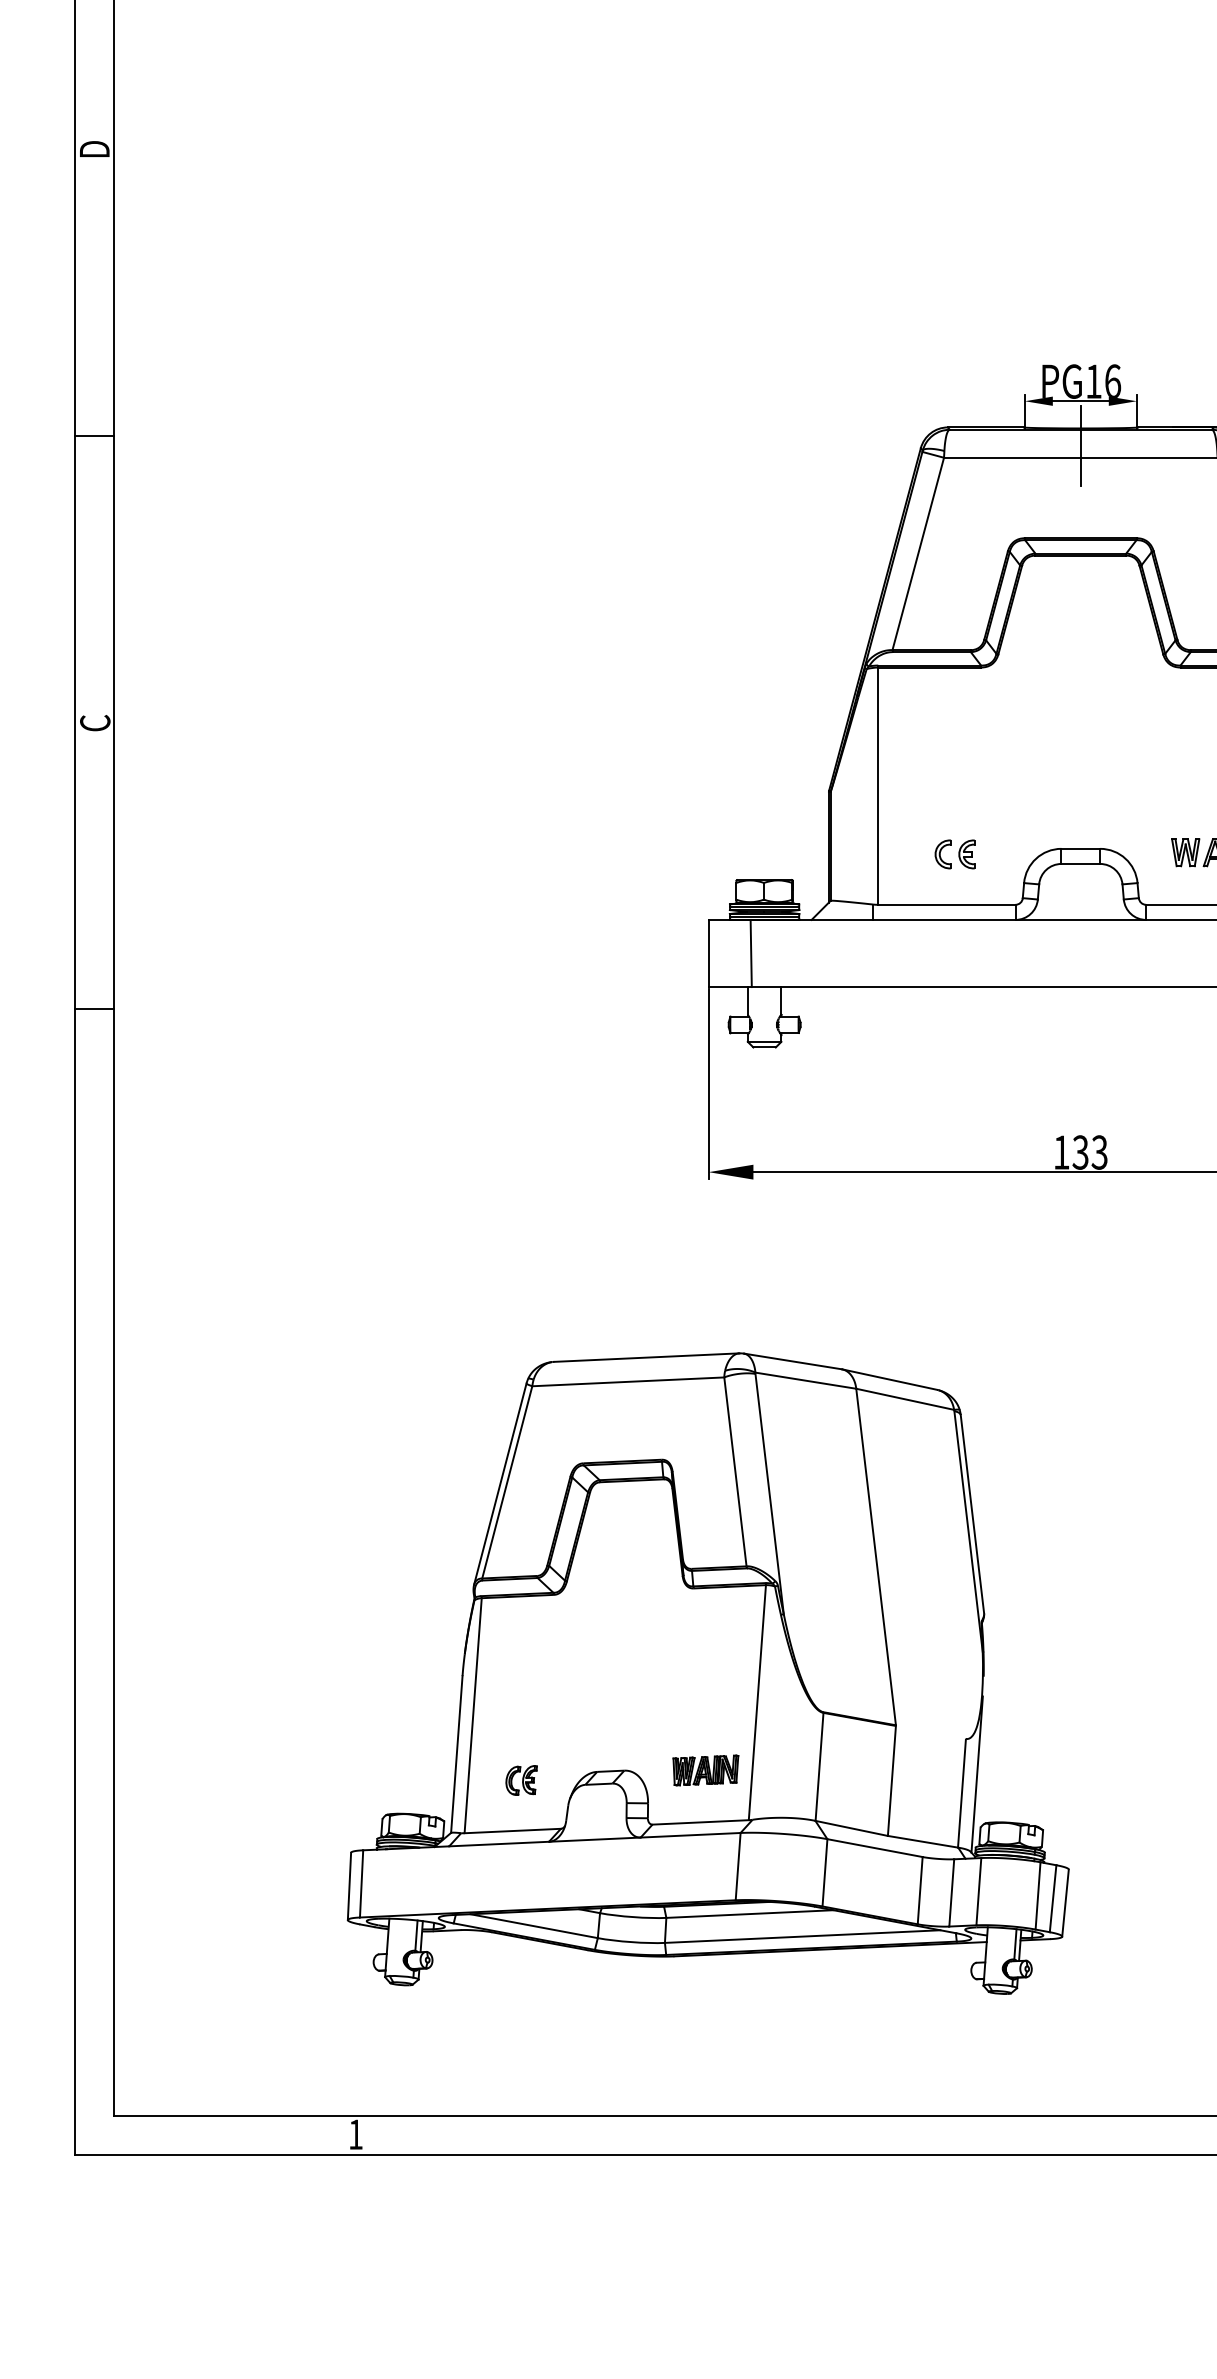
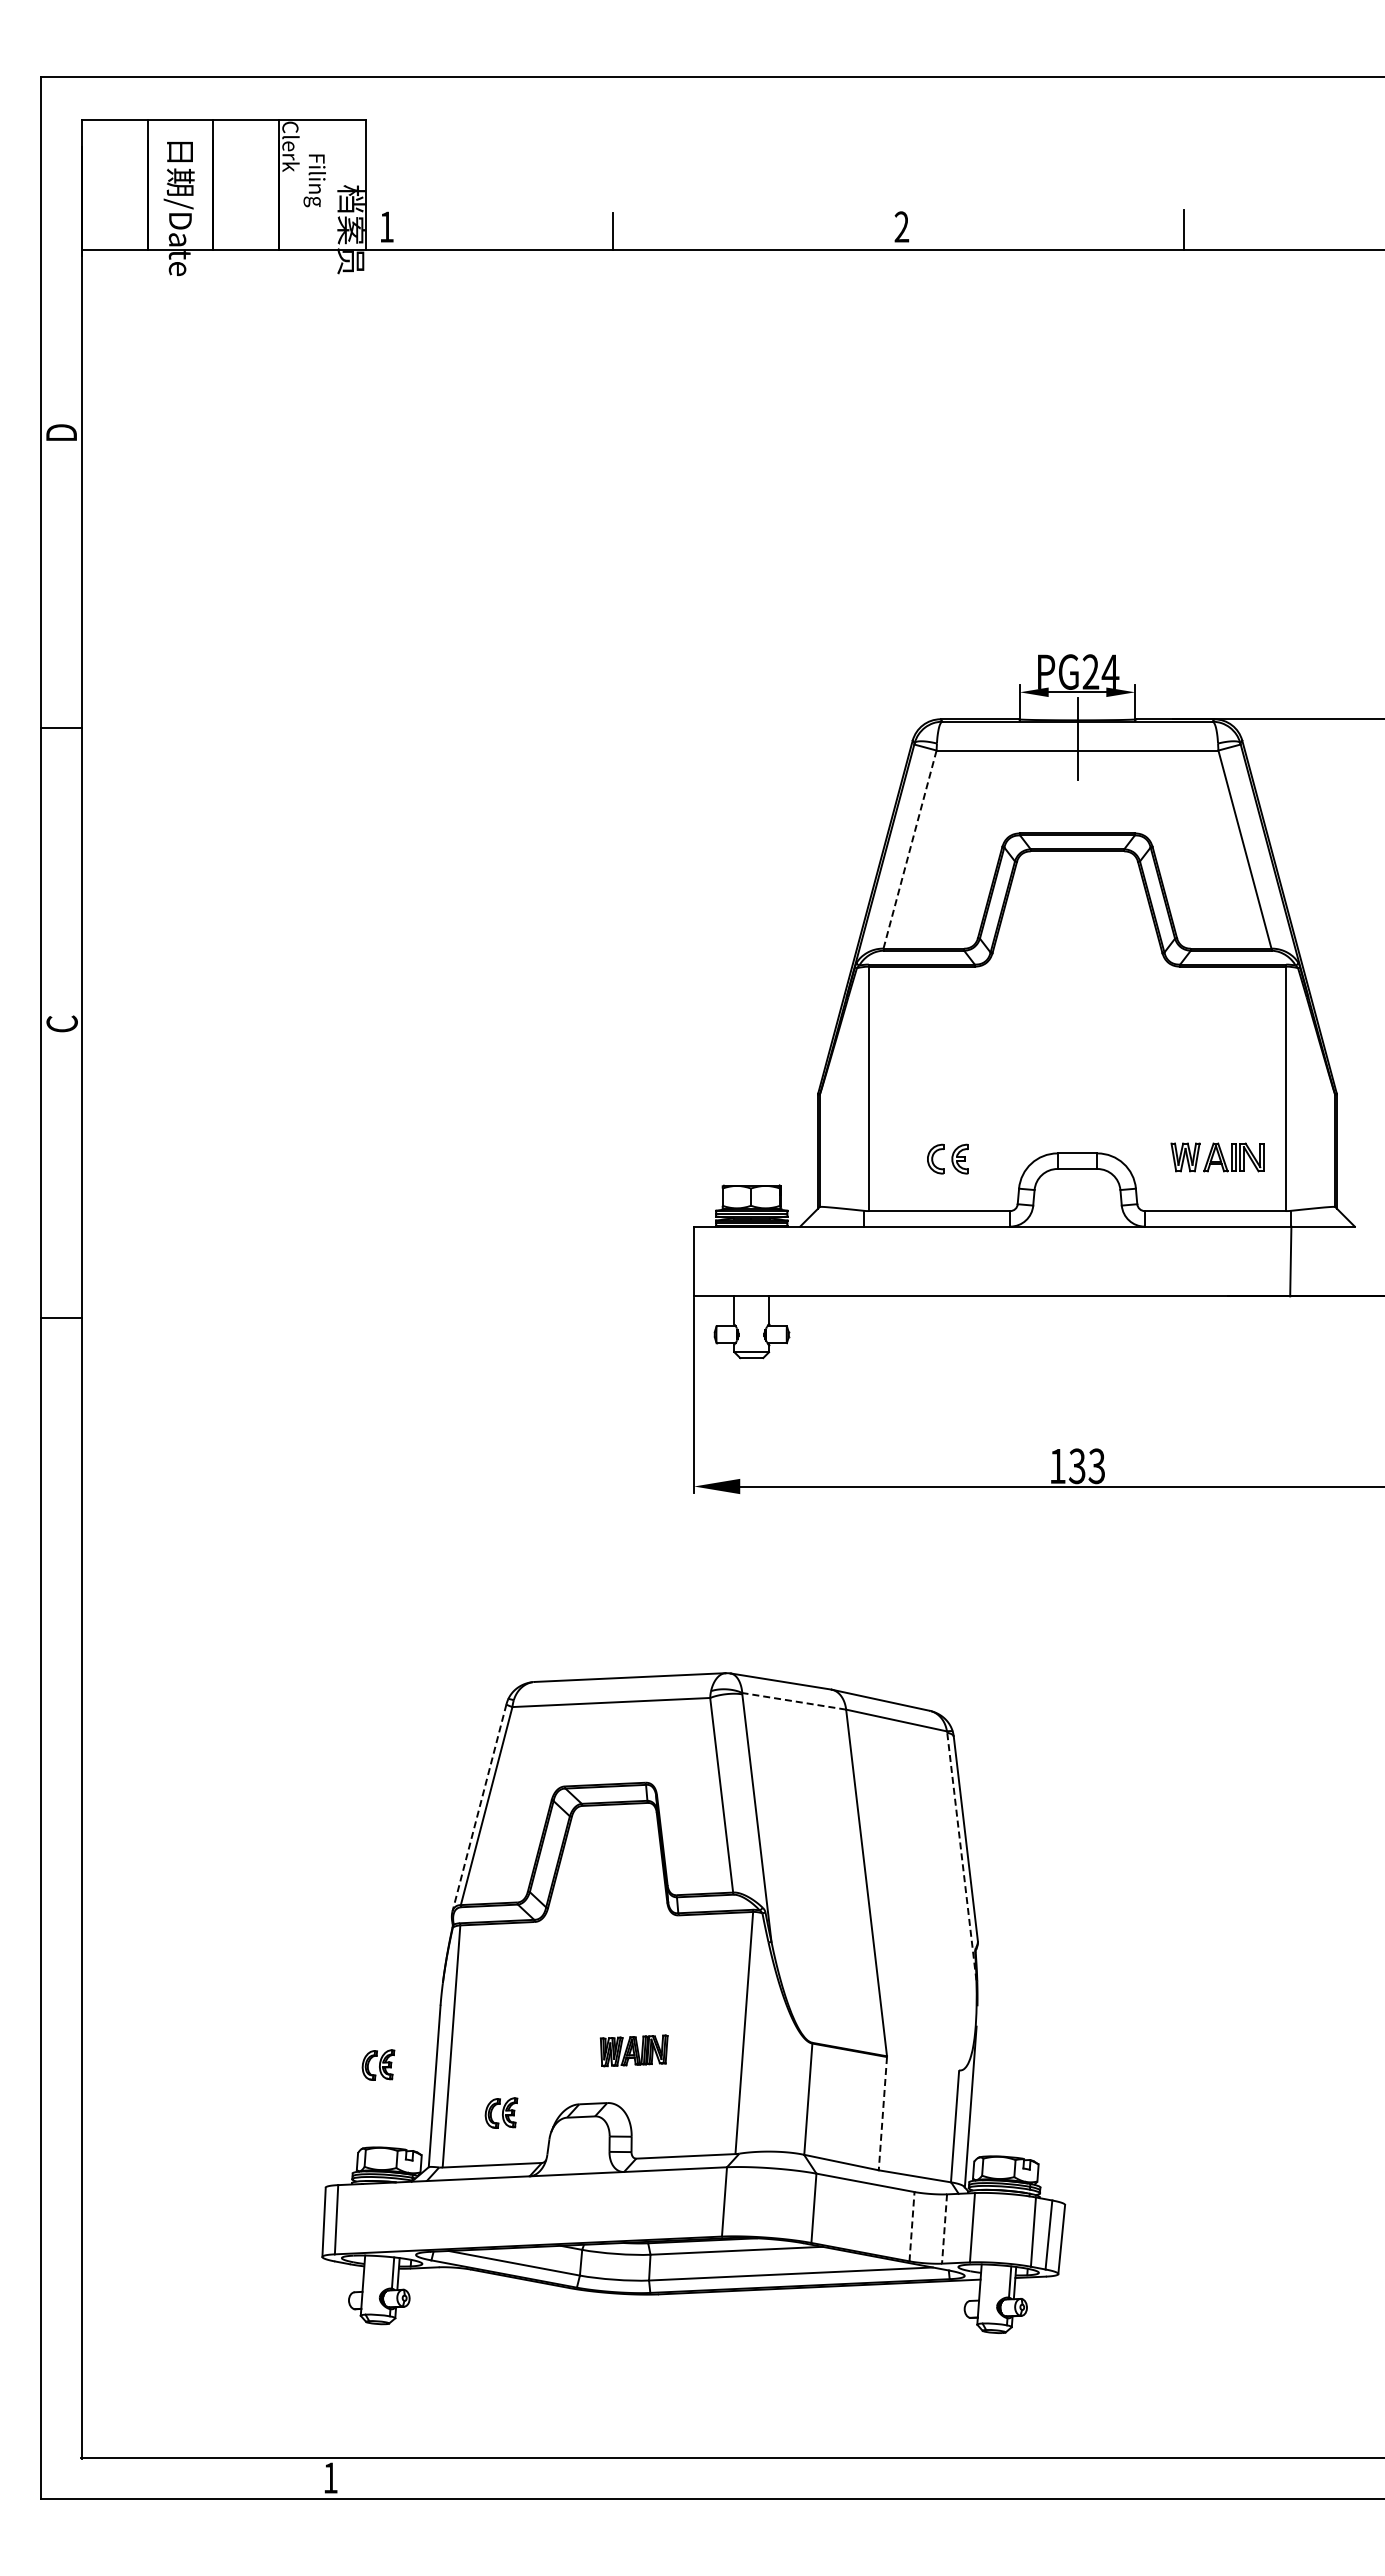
text: (1103, 381) -> (1100, 671), PG16 -> PG24
line: (918, 553) -> (910, 849), solid -> dashed
line: (750, 952) -> (737, 1260), removed
line: (806, 1380) -> (794, 1701), solid -> dashed
line: (500, 1484) -> (479, 1808), solid -> dashed
line: (968, 1531) -> (961, 1856), solid -> dashed
part: (402, 1733) -> (378, 2064), added
part: (705, 1770) -> (633, 2050), moved
line: (891, 1780) -> (882, 2113), solid -> dashed
line: (920, 1890) -> (912, 2226), solid -> dashed
line: (951, 1893) -> (944, 2229), solid -> dashed

